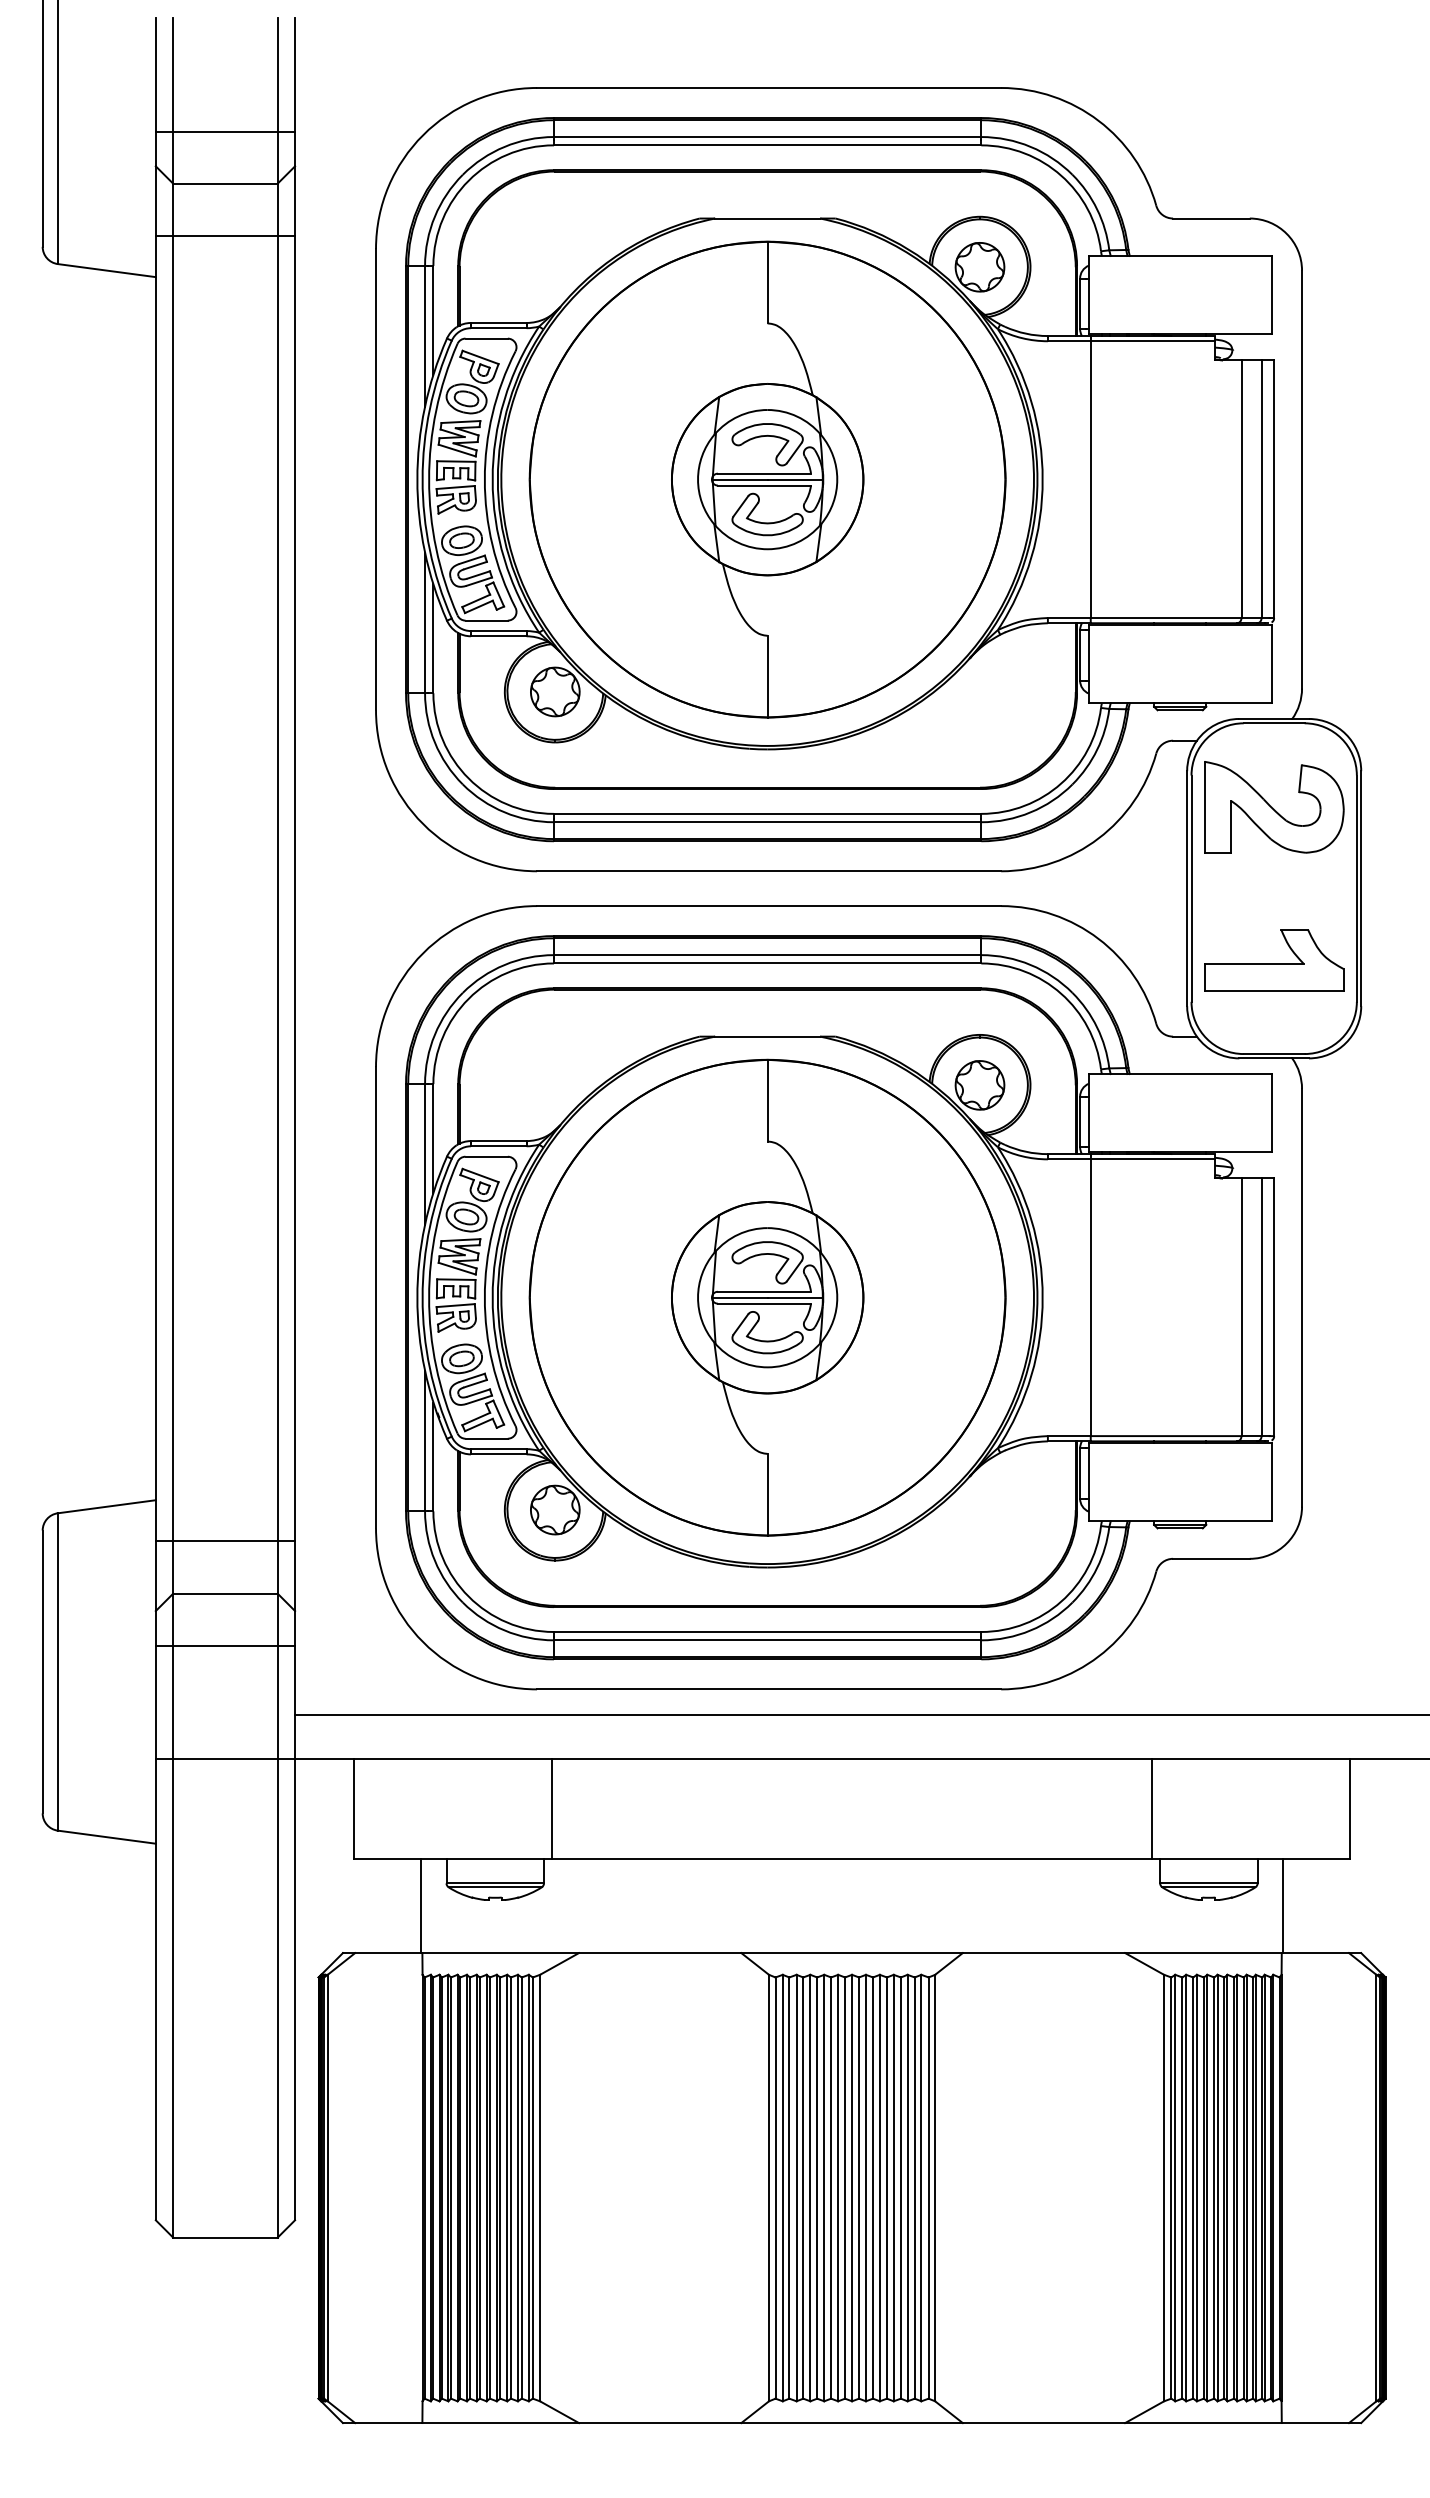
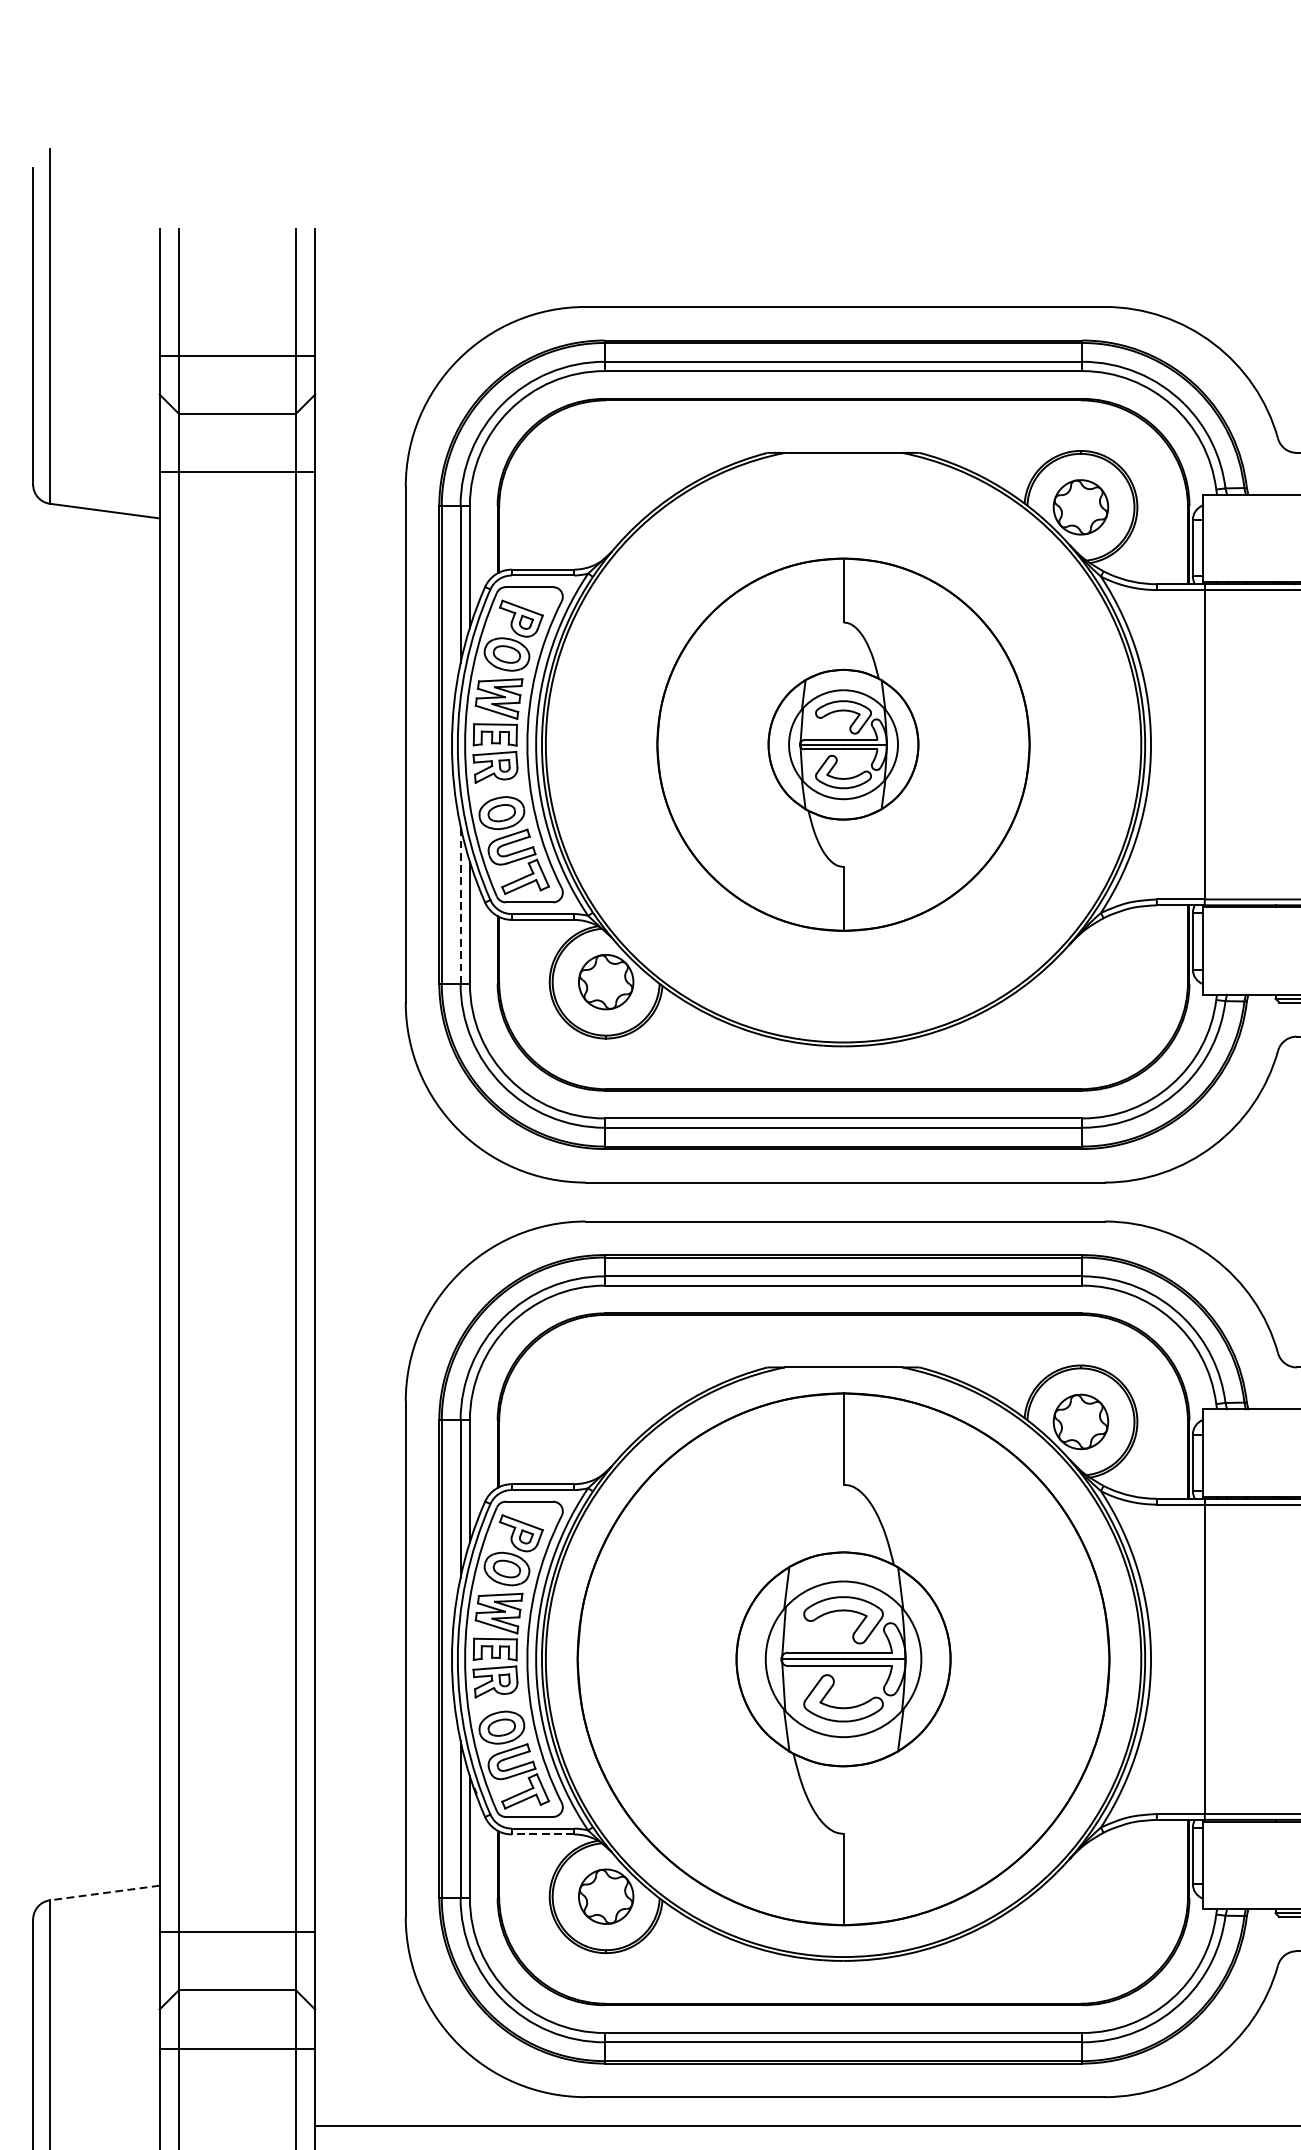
part: (767, 479) -> (843, 744), size x0.7
line: (425, 622) -> (461, 904), solid -> dashed
line: (498, 1454) -> (542, 1834), solid -> dashed
line: (106, 1506) -> (104, 1892), solid -> dashed

